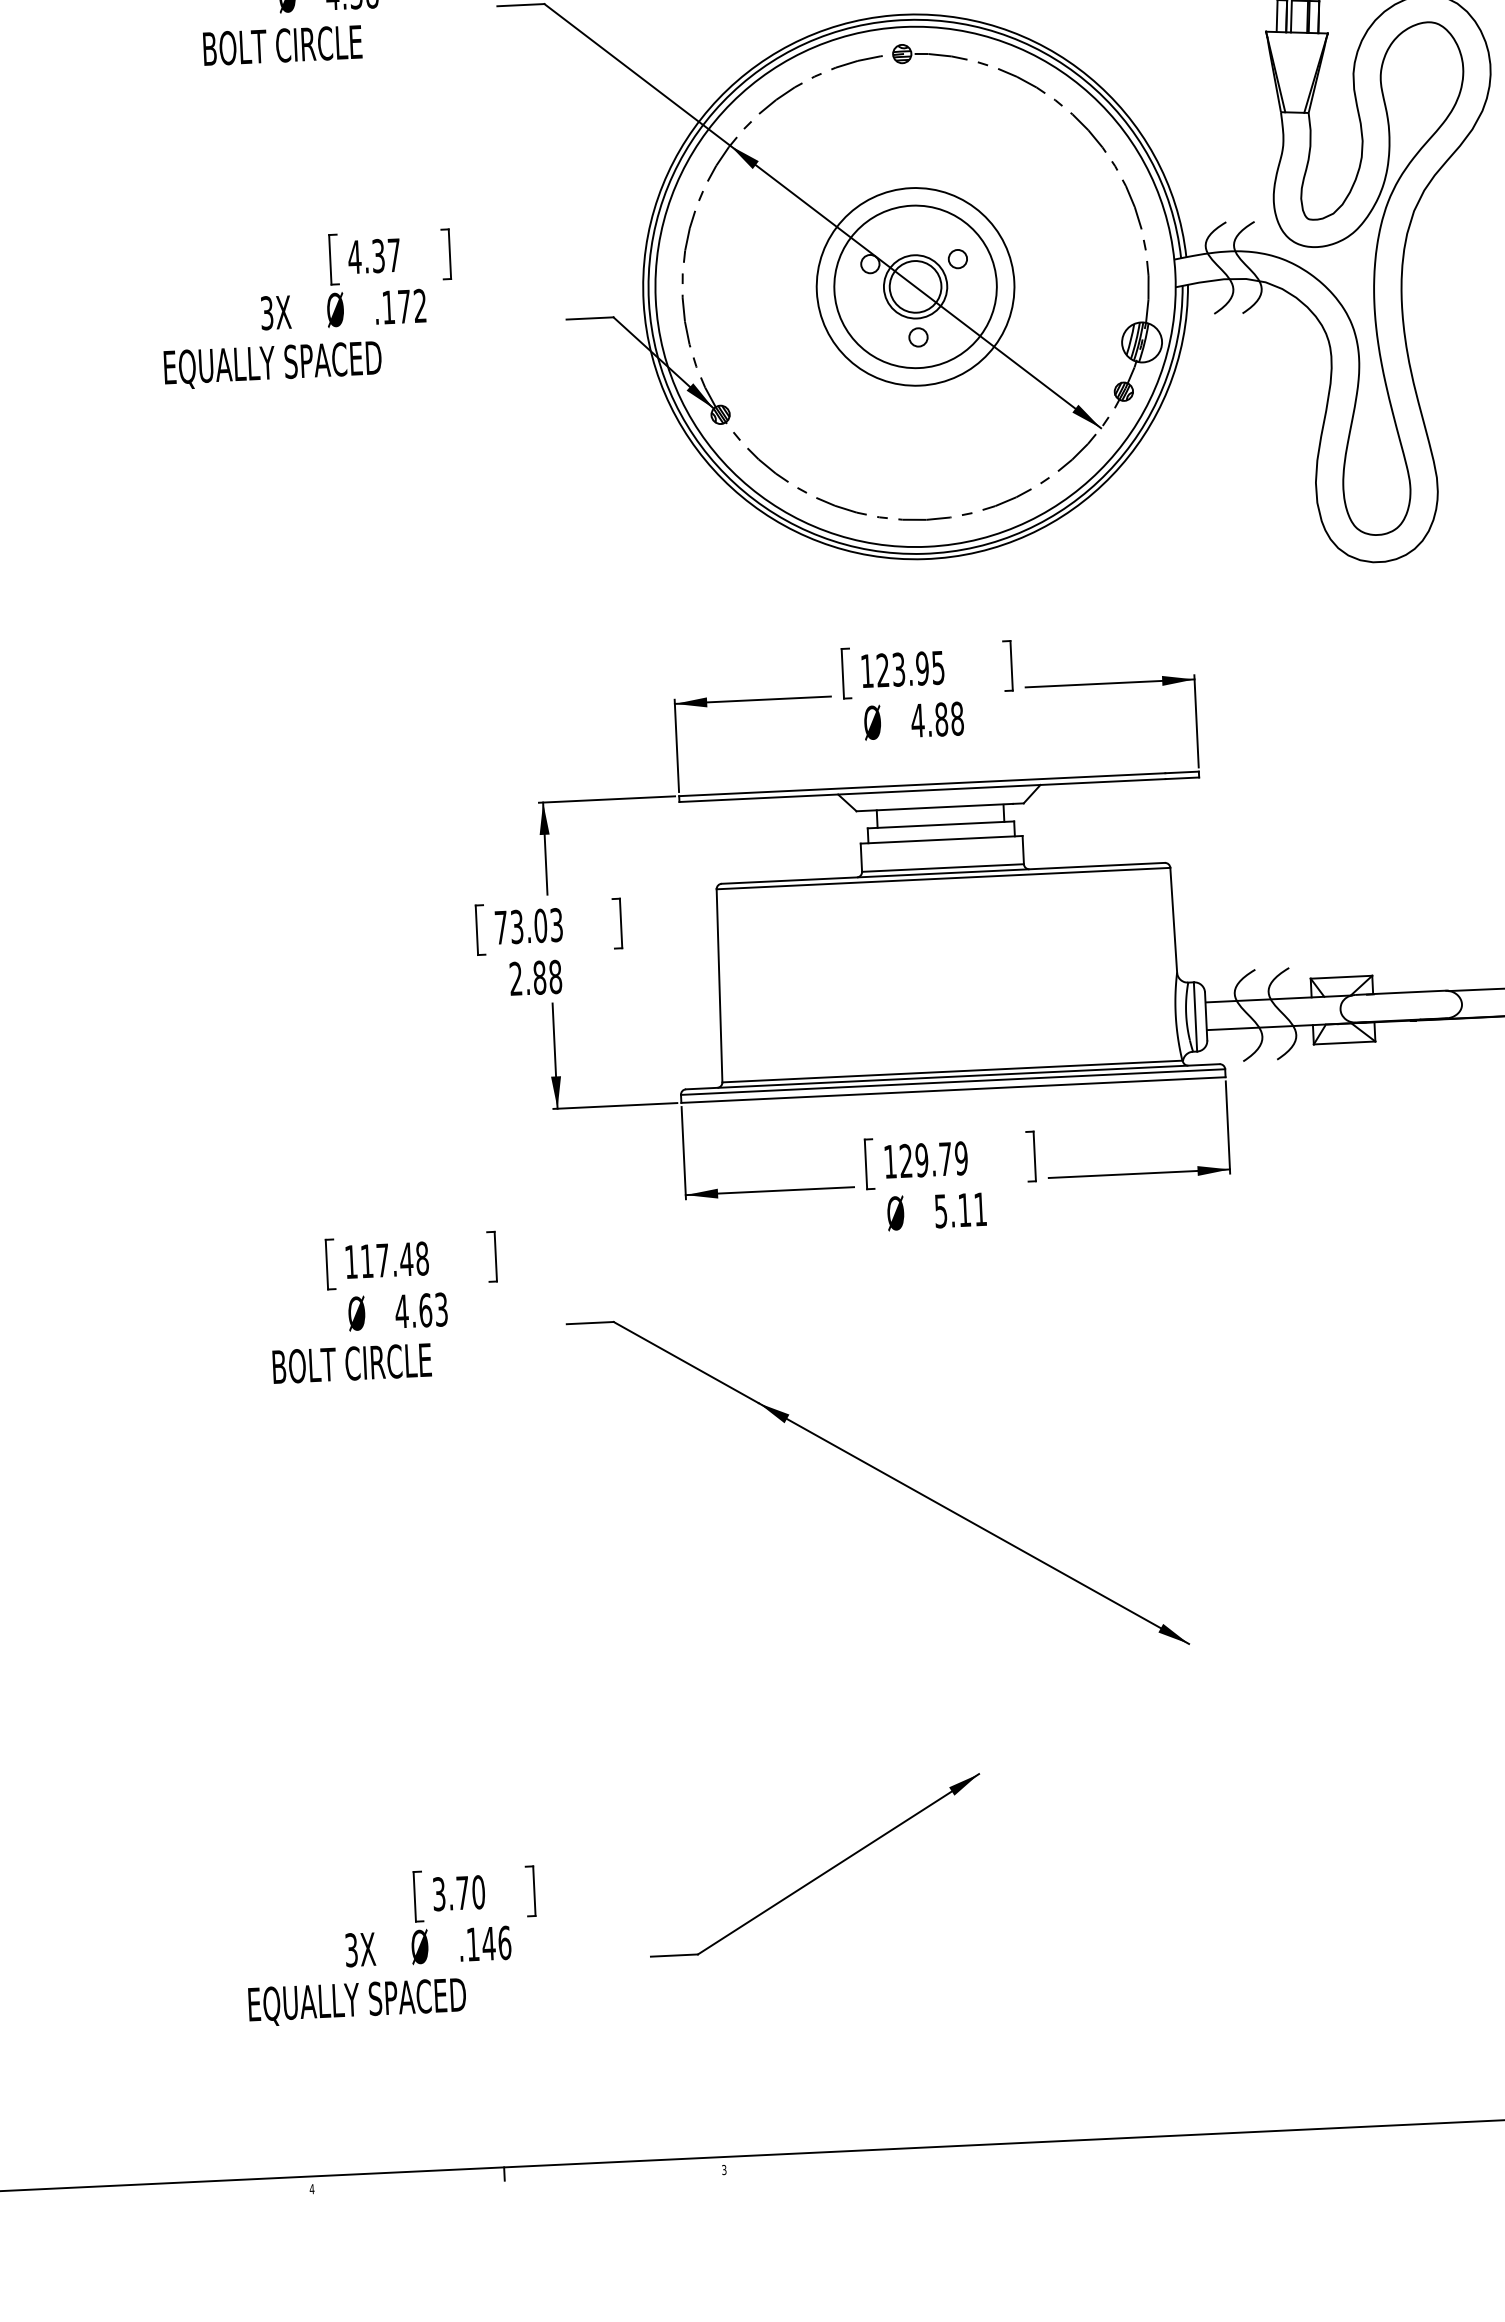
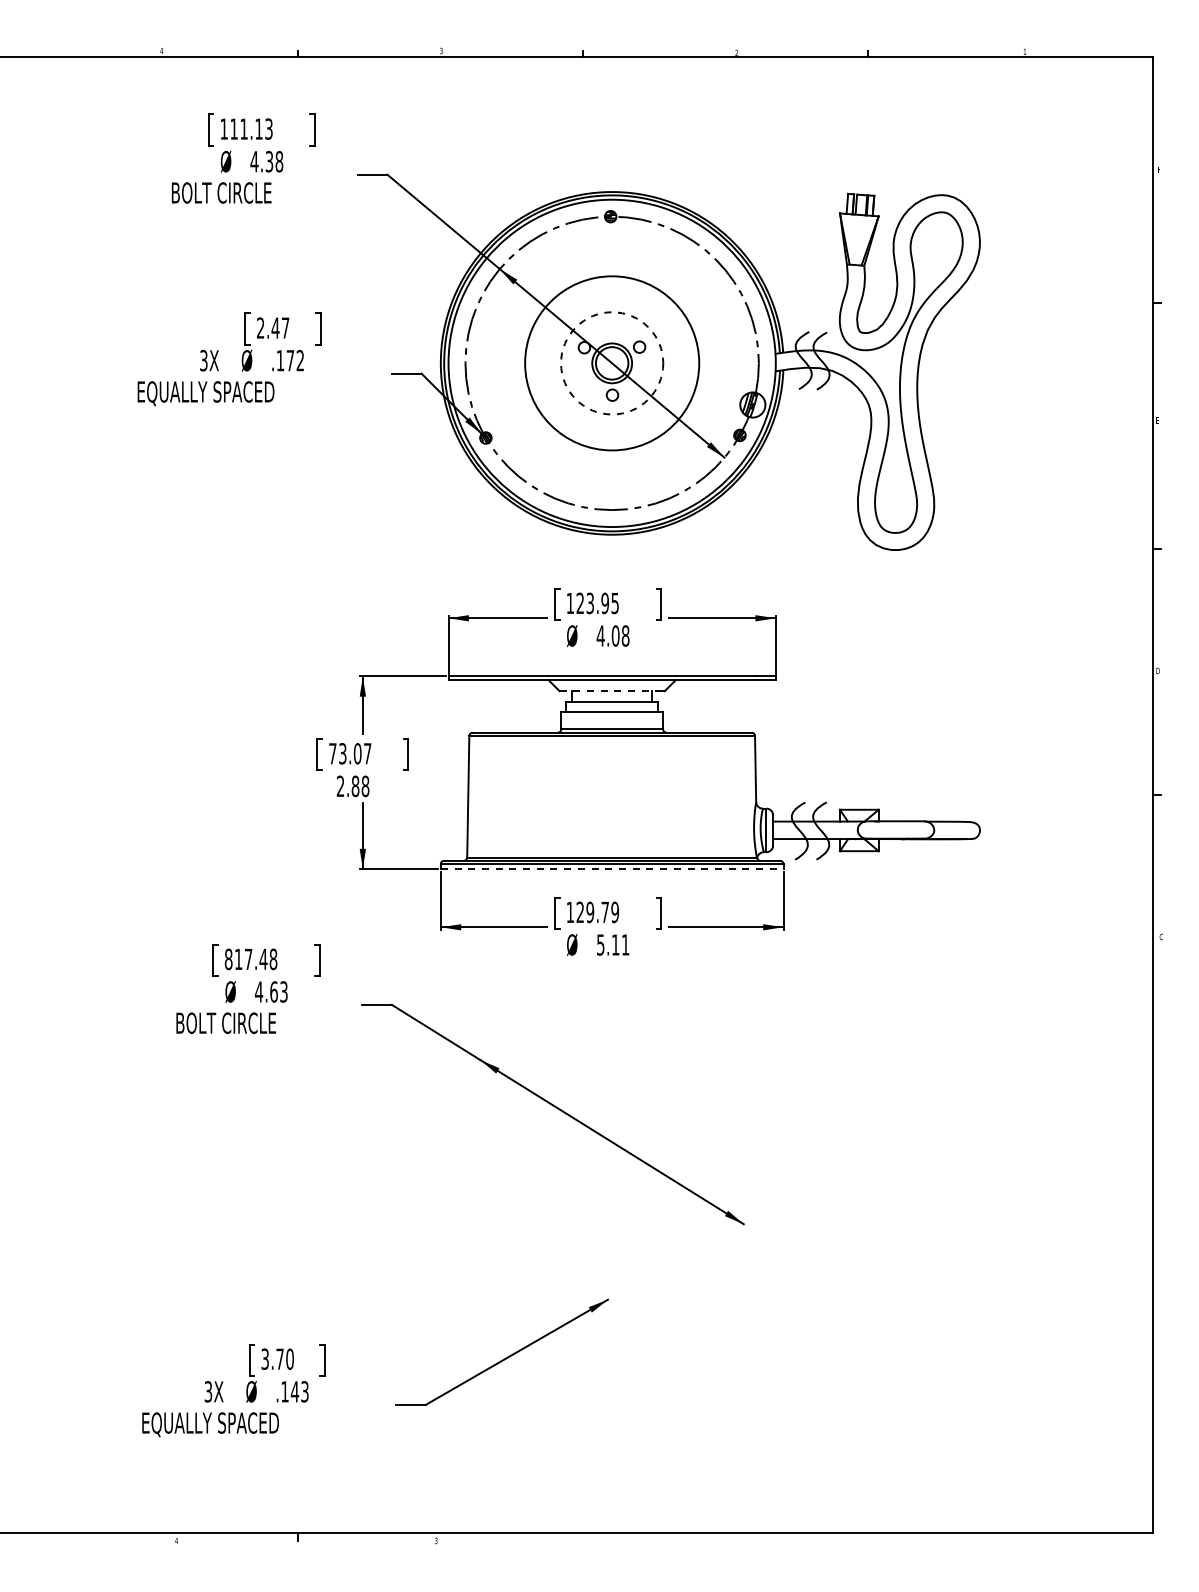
text: (365, 255) -> (267, 327), 4.37 -> 2.47
circle: (916, 287) -> (612, 363), size x1.4
circle: (916, 287) -> (612, 363), solid -> dashed
text: (941, 718) -> (615, 635), 4.88 -> 4.08
line: (935, 808) -> (609, 691), solid -> dashed
text: (556, 924) -> (367, 753), 73.03 -> 73.07
line: (953, 1090) -> (612, 869), solid -> dashed
text: (350, 1262) -> (228, 959), 117.48 -> 817.48
text: (504, 1942) -> (304, 1391), .146 -> .143

